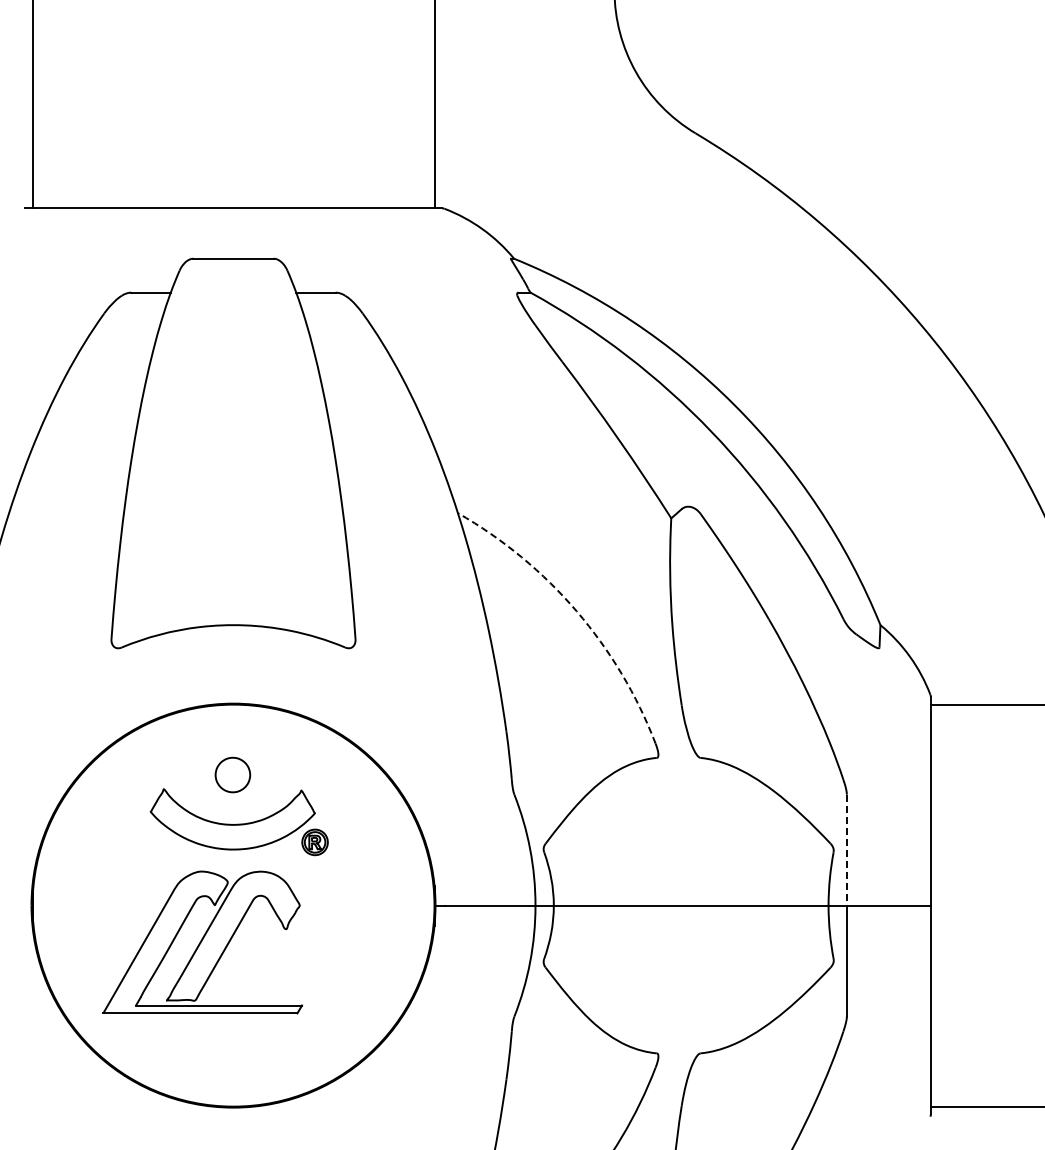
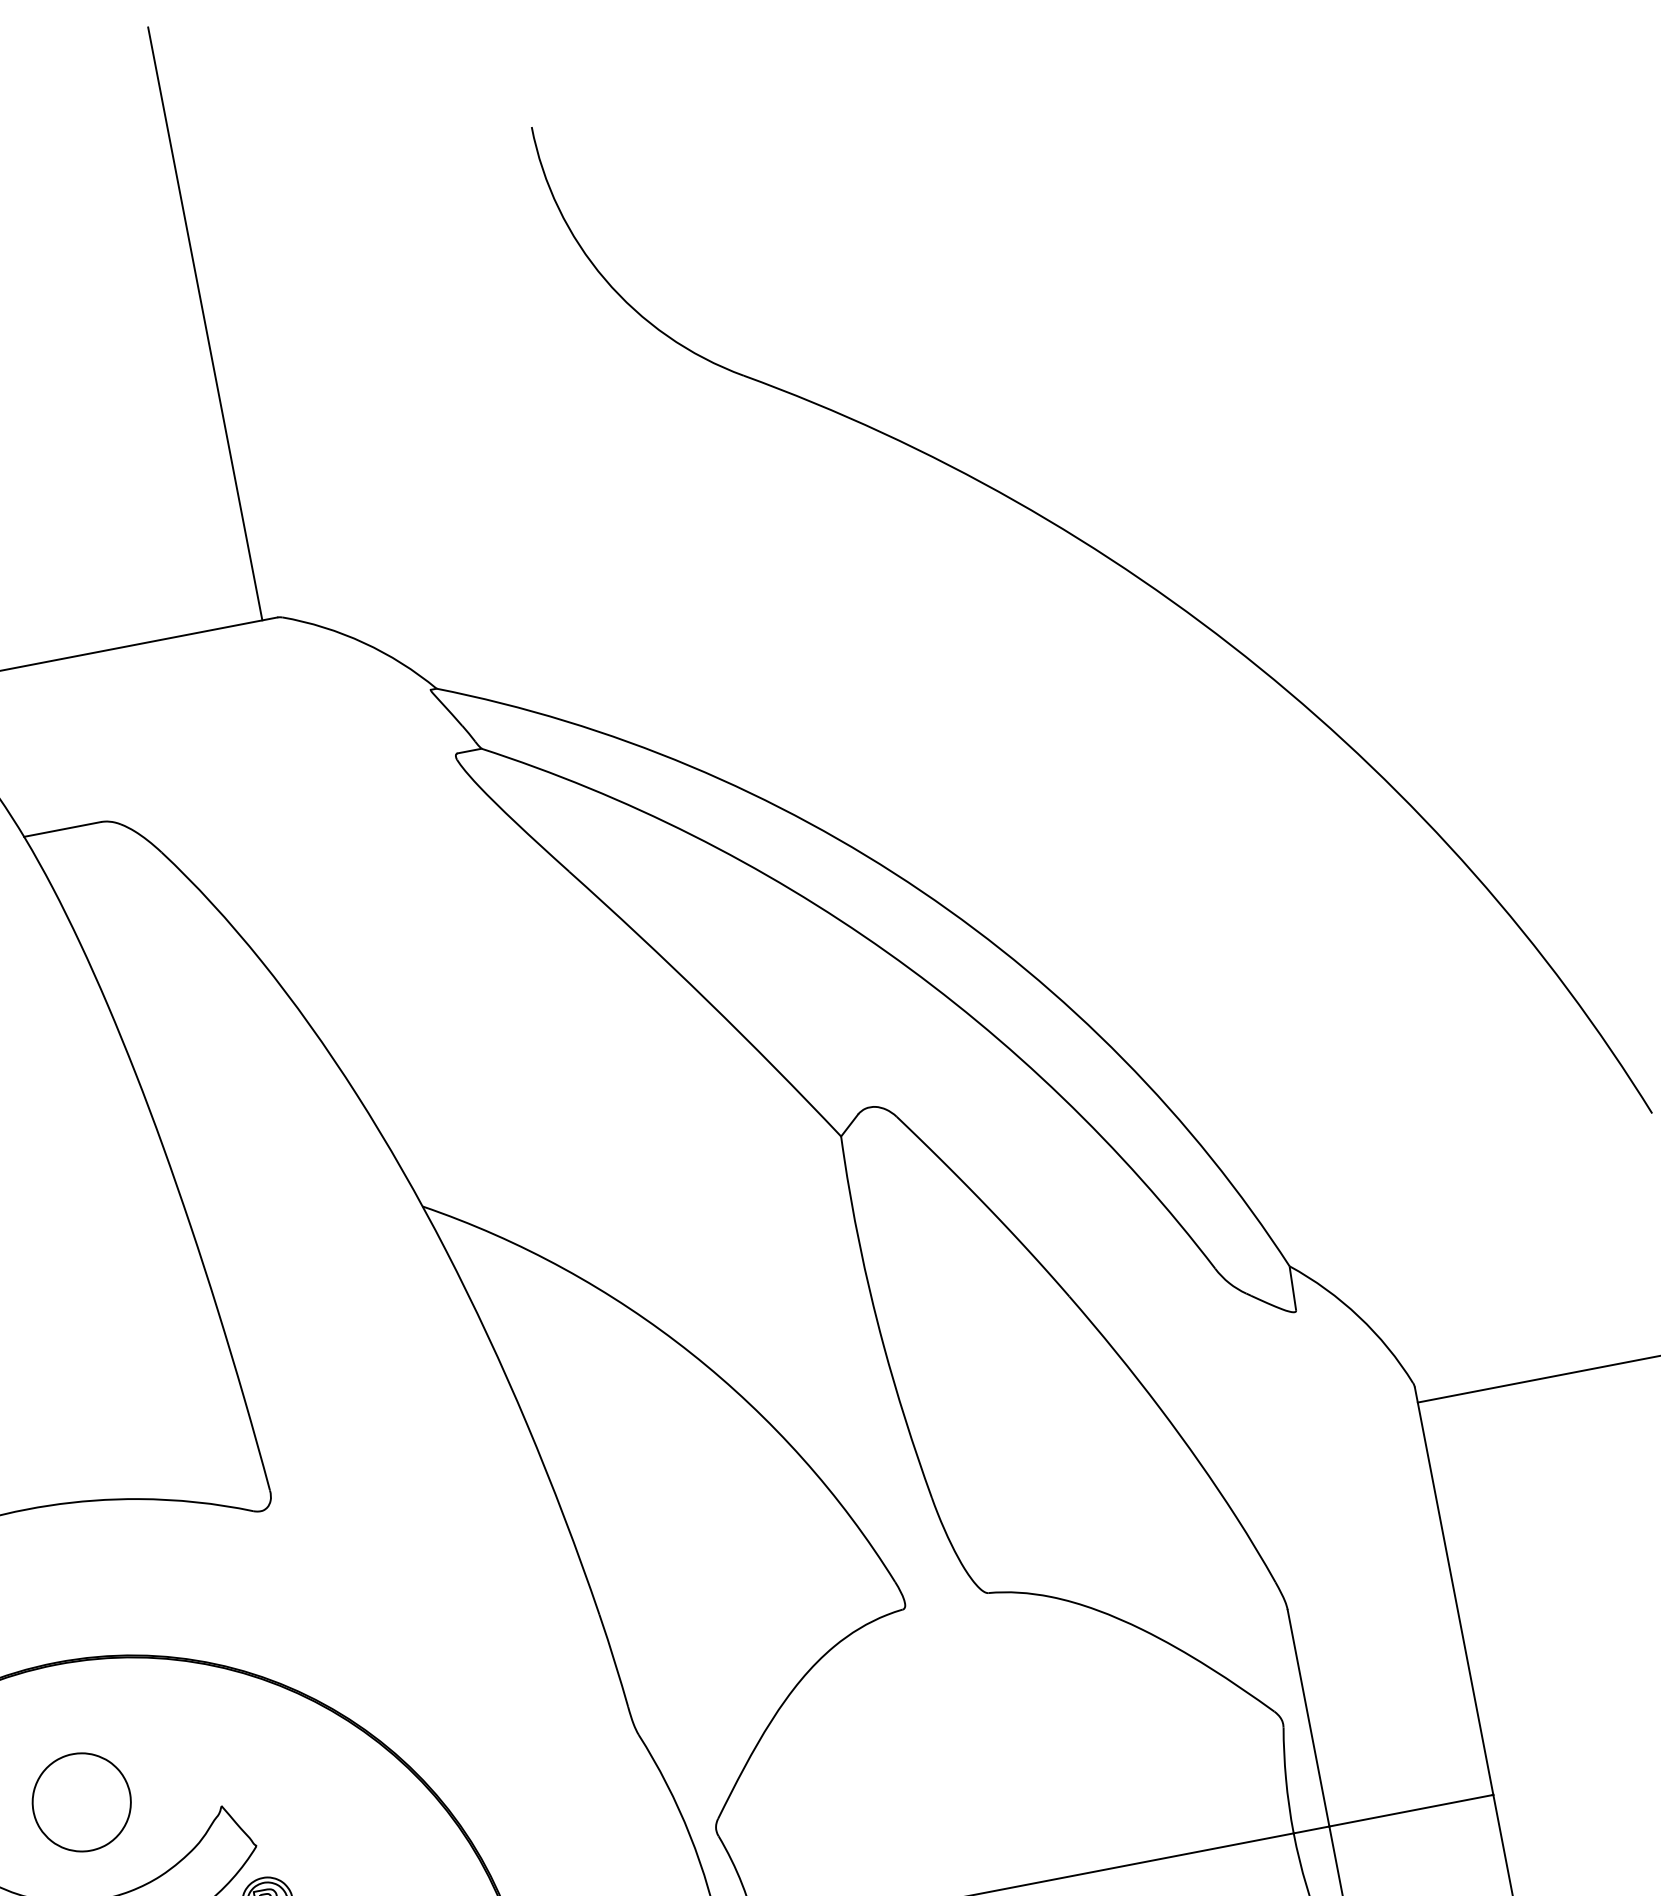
arc: (576, 611) -> (691, 1353), dashed -> solid
part: (232, 774) -> (80, 1801), size x1.43
line: (846, 850) -> (1308, 1718), dashed -> solid

